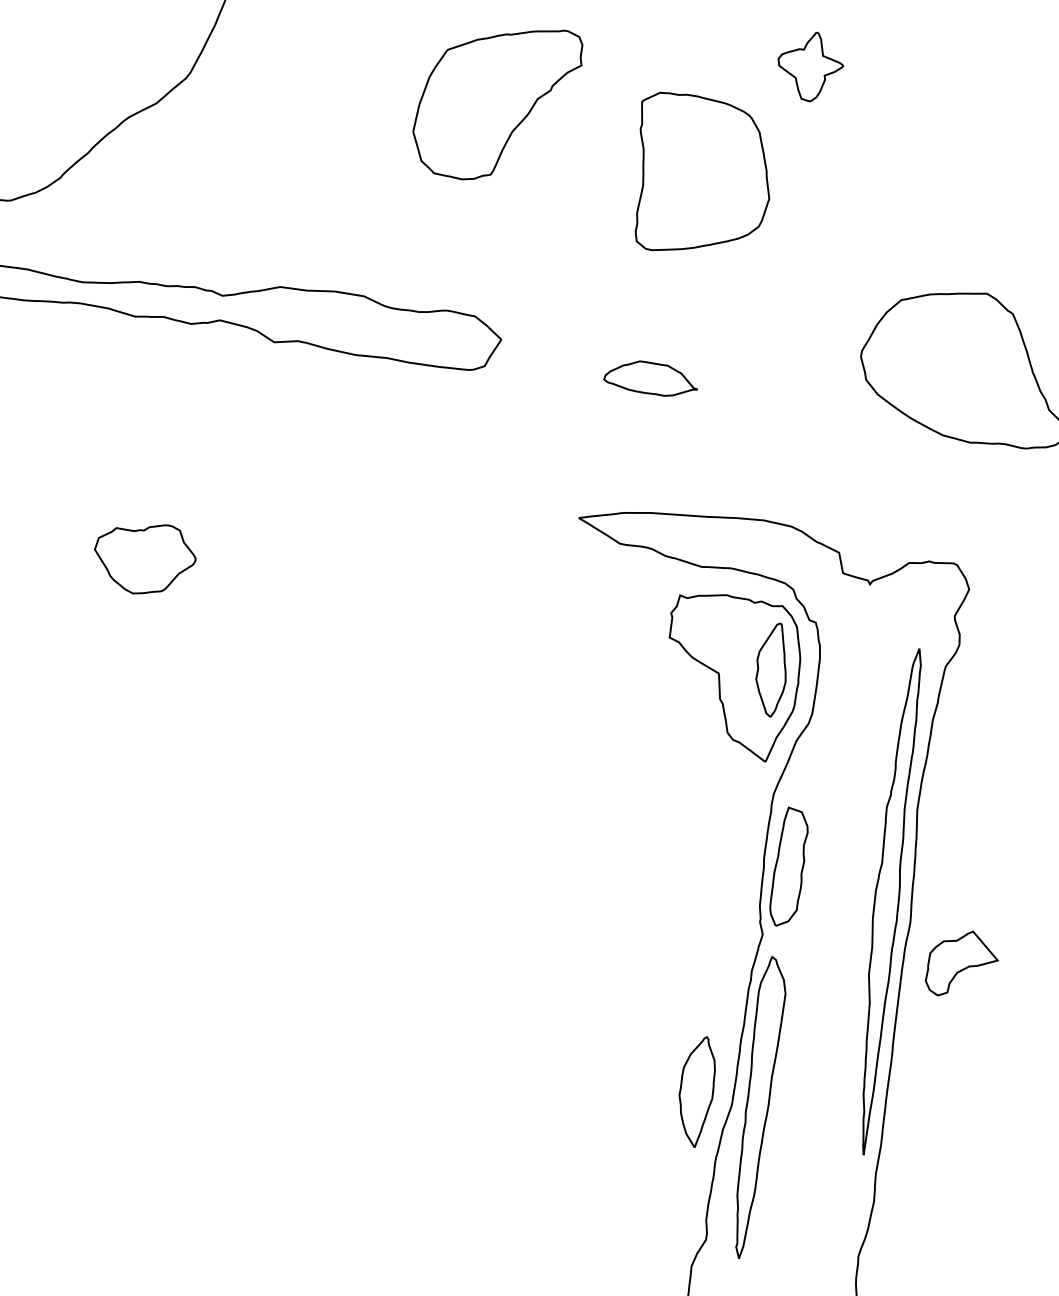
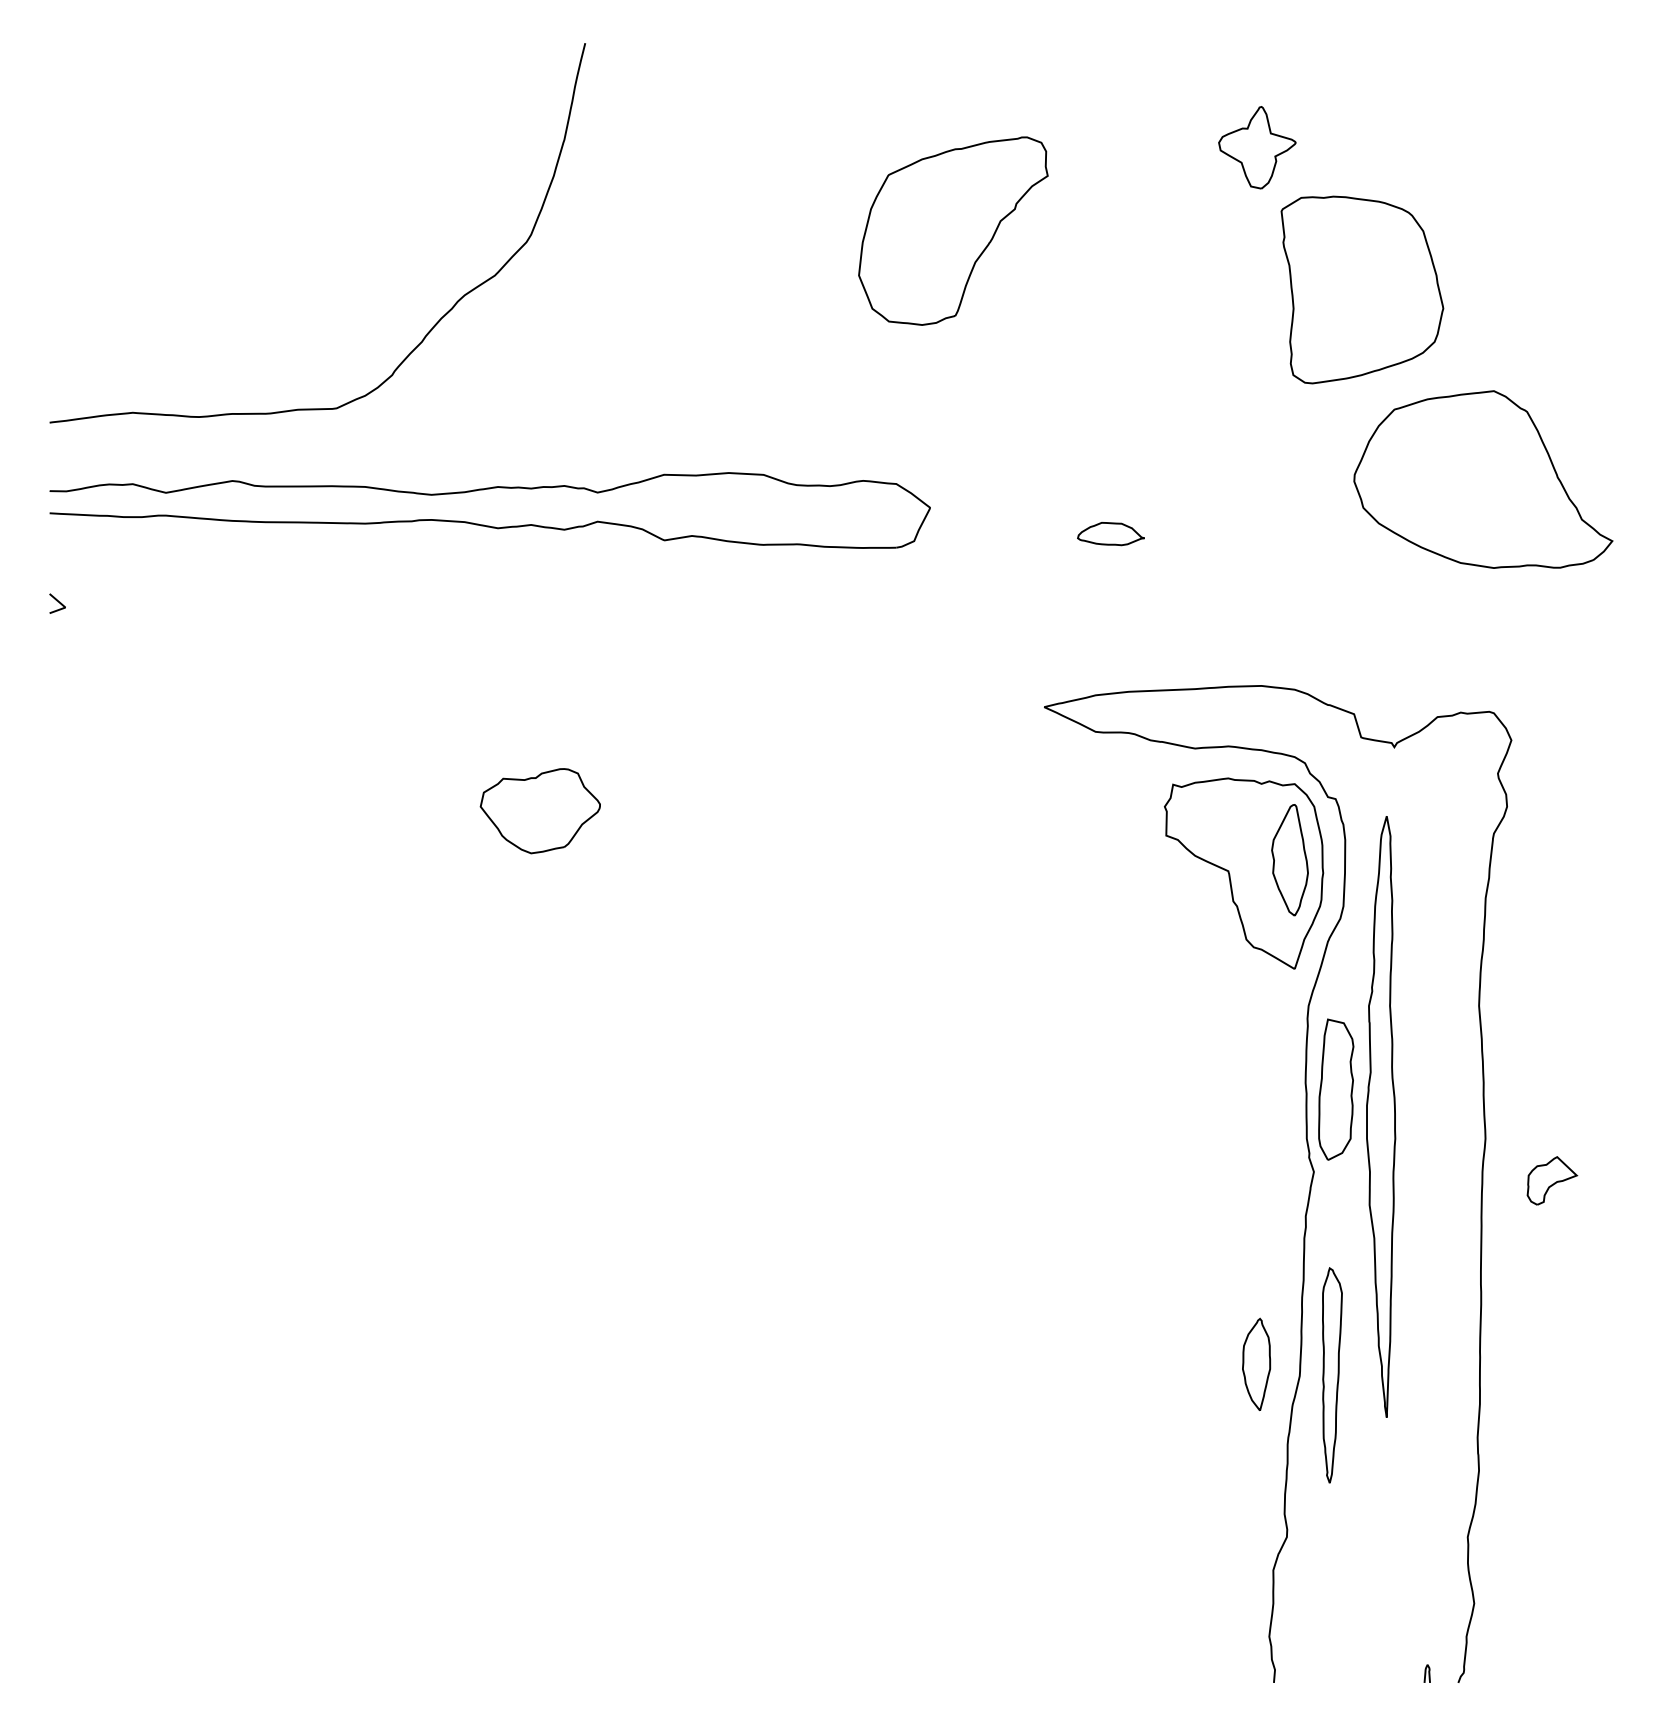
part: (497, 102) -> (953, 230), moved
part: (702, 175) -> (1362, 289), moved
part: (650, 377) -> (1110, 533), size x0.6
part: (887, 901) -> (1381, 1116), moved
part: (962, 964) -> (1552, 1180), size x0.6
part: (696, 1091) -> (1256, 1364), size x0.7
part: (759, 1107) -> (1332, 1375), size x0.6

